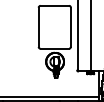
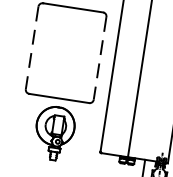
line: (38, 27) -> (31, 48), solid -> dashed
line: (70, 27) -> (99, 58), solid -> dashed

